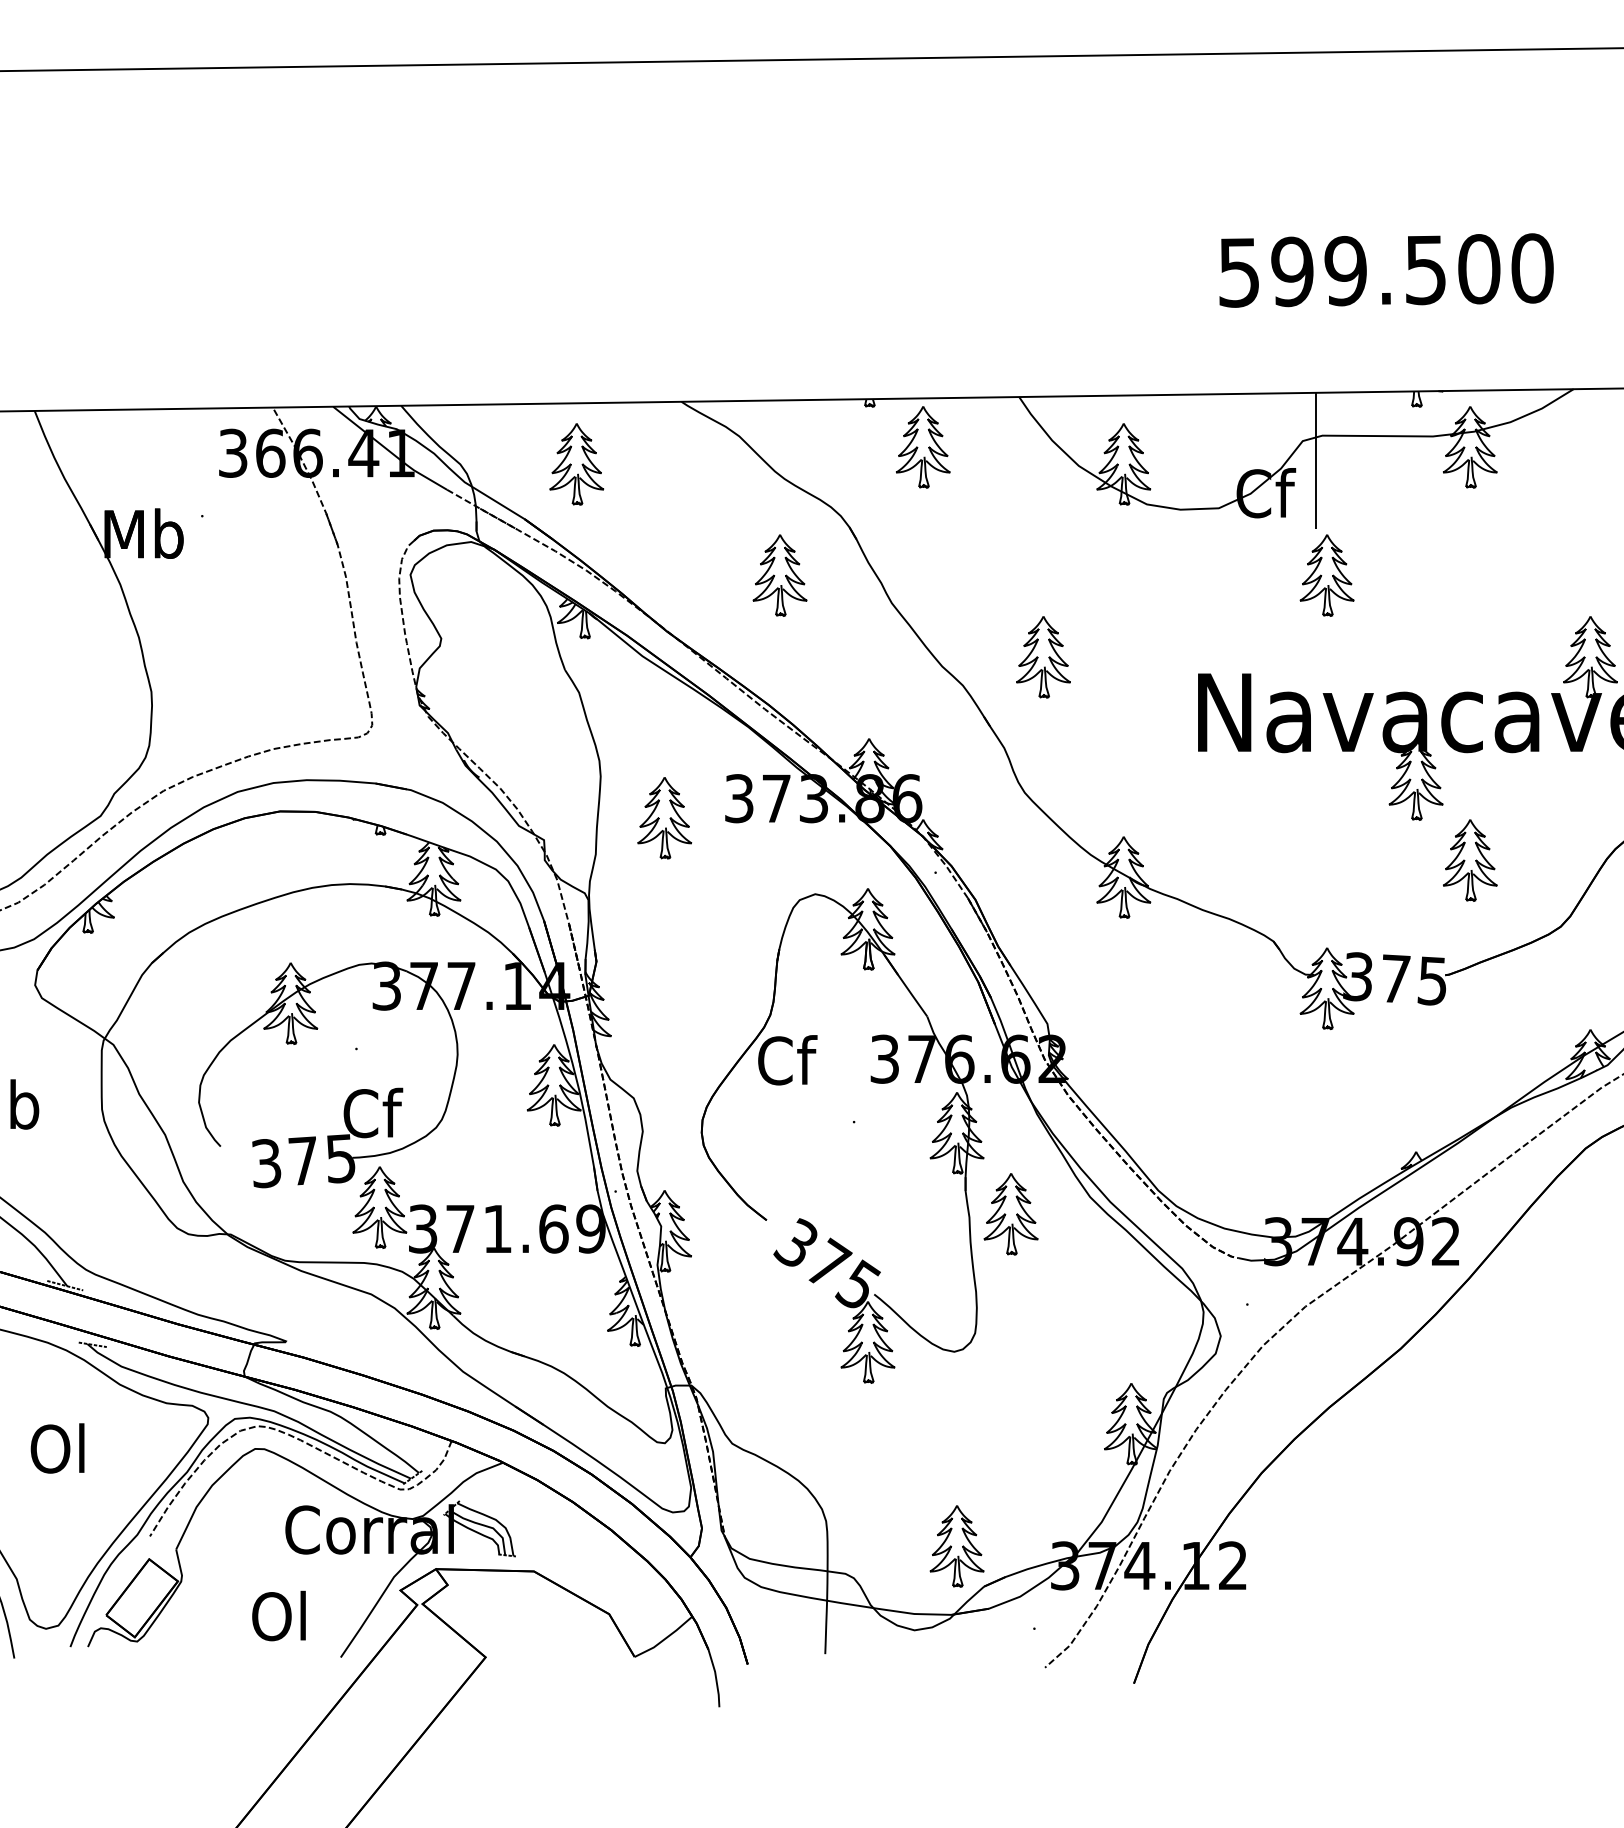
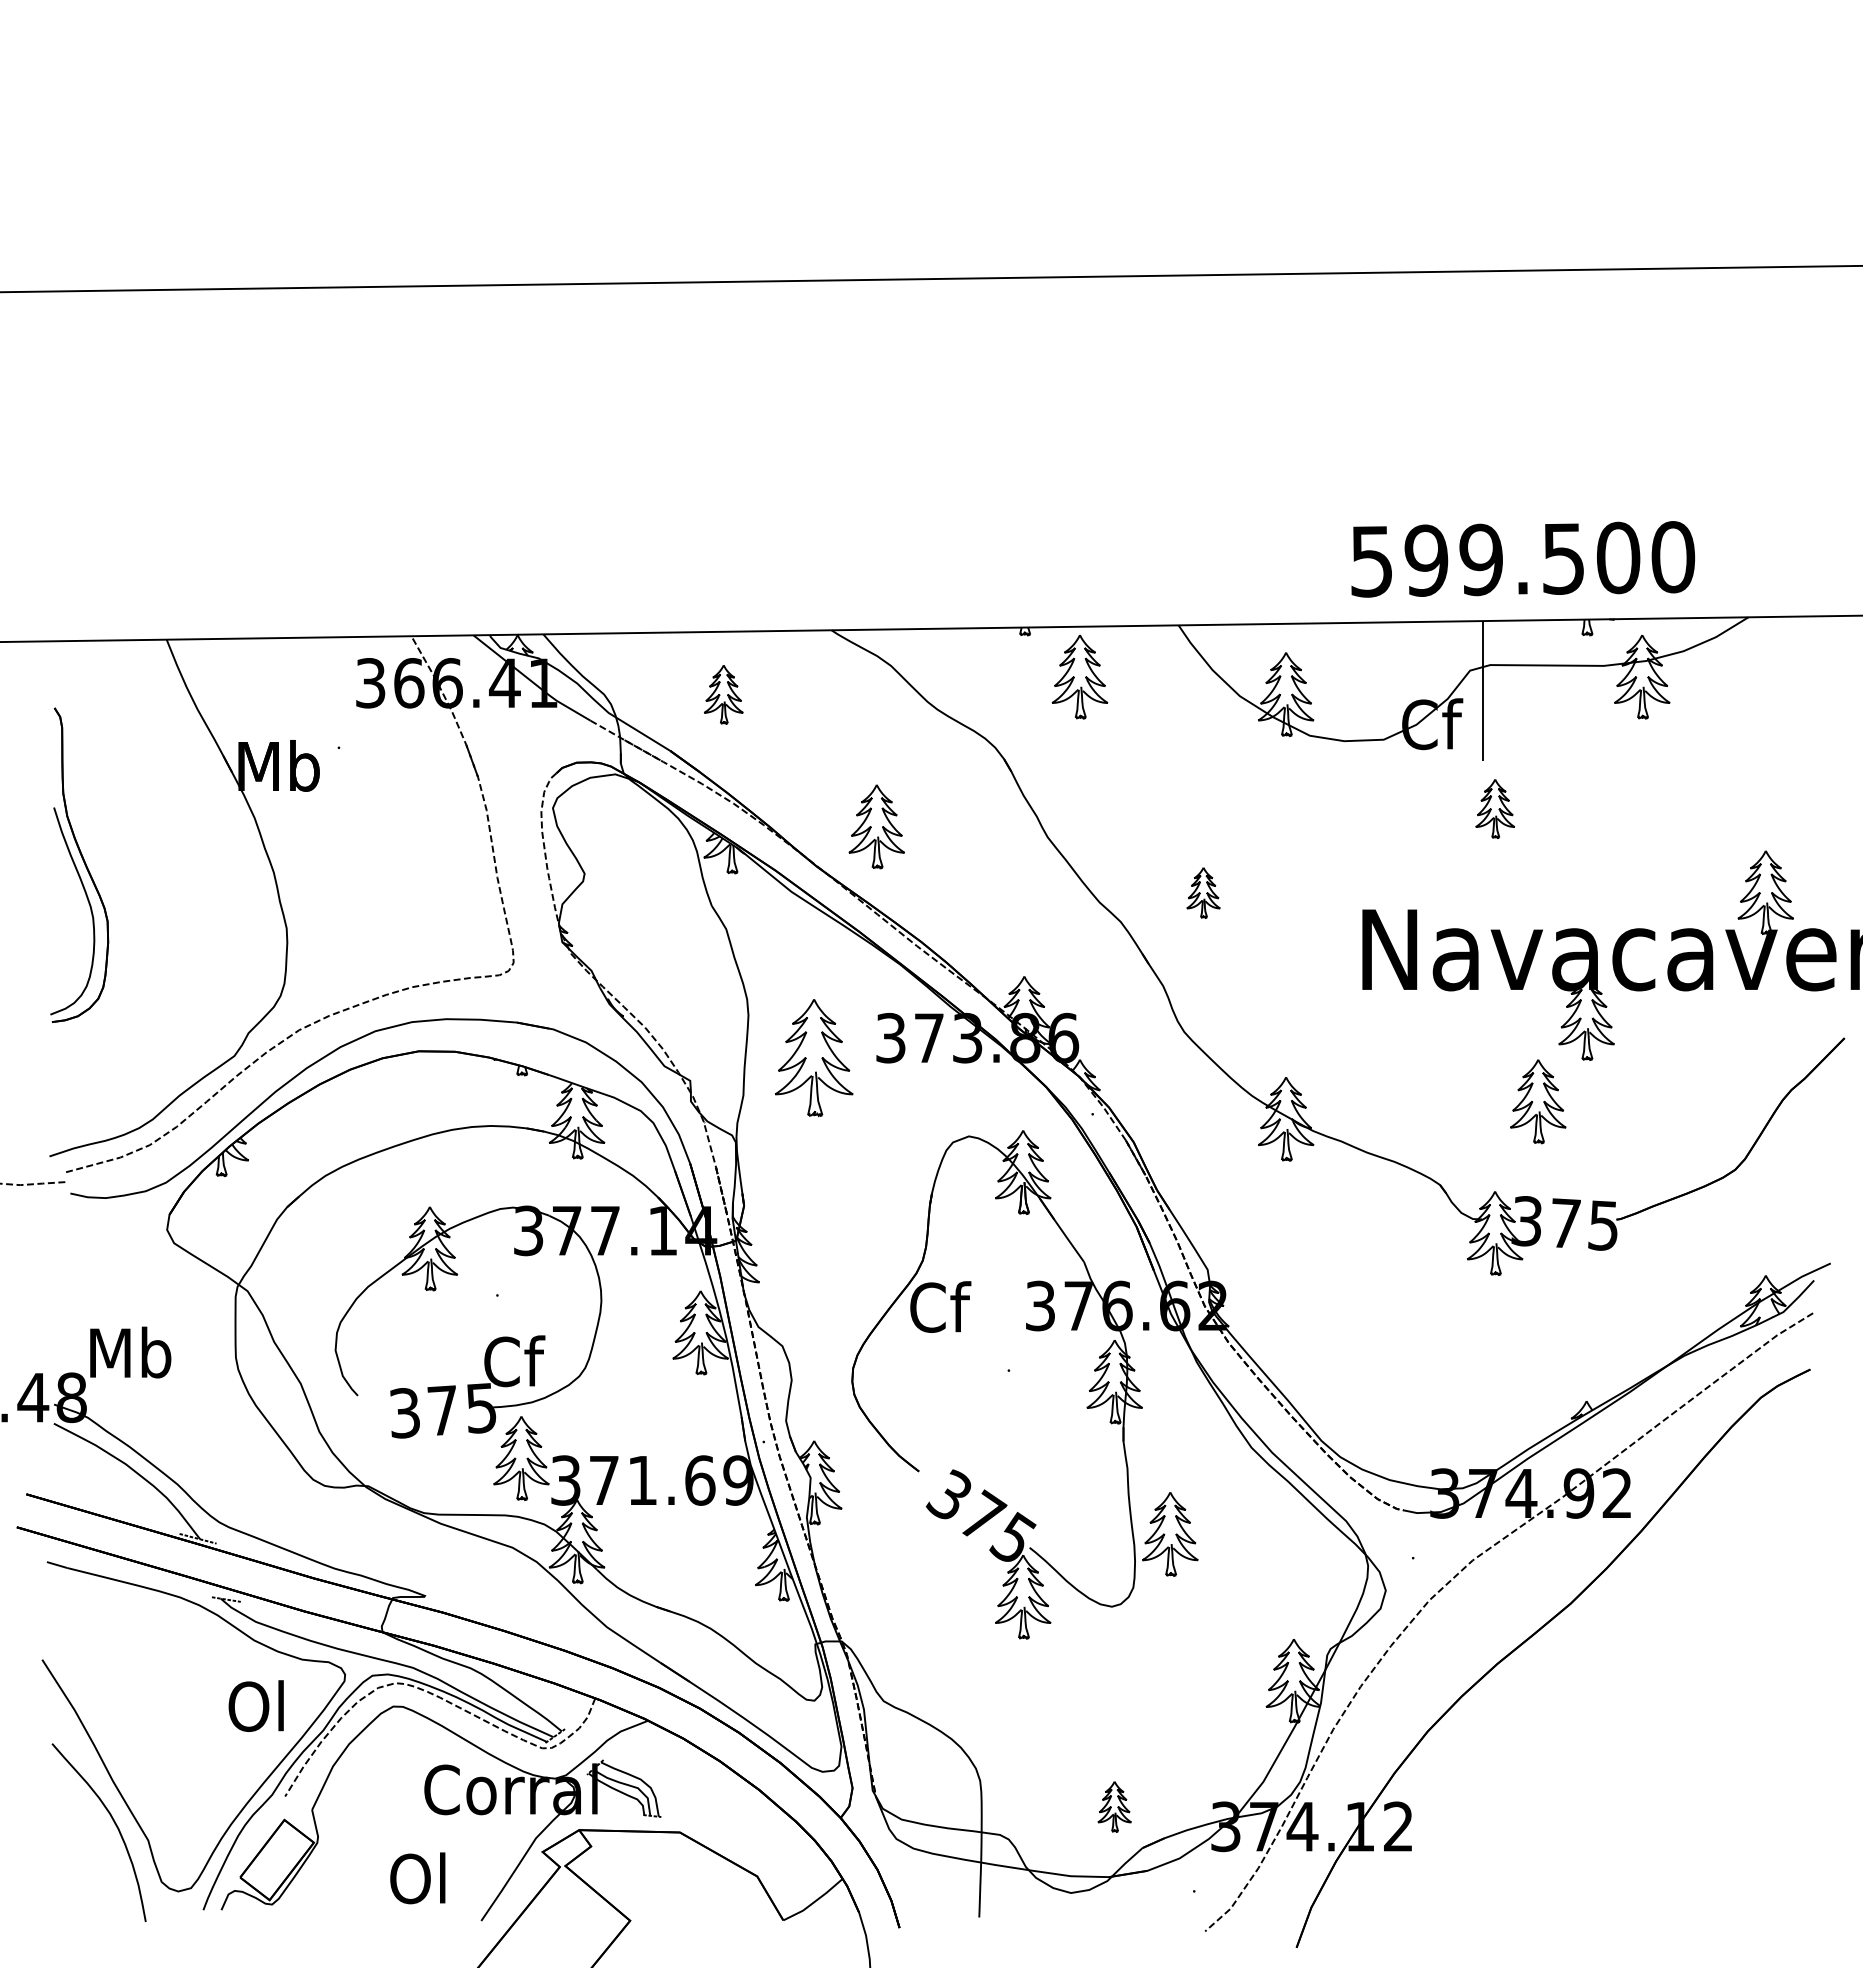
text: (1386, 270) -> (1523, 559), moved
part: (576, 464) -> (723, 694), size x0.7
part: (779, 575) -> (876, 826), moved
part: (1327, 575) -> (1495, 808), size x0.7
part: (1043, 656) -> (1203, 892), size x0.6
part: (664, 818) -> (814, 1058), size x1.4
part: (1470, 860) -> (1538, 1101), moved
part: (1011, 1214) -> (1170, 1534), moved
text: (56, 1447) -> (255, 1705), moved
part: (956, 1546) -> (1114, 1806), size x0.6

